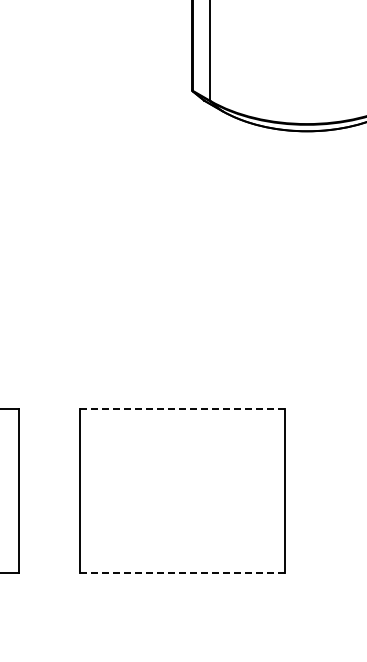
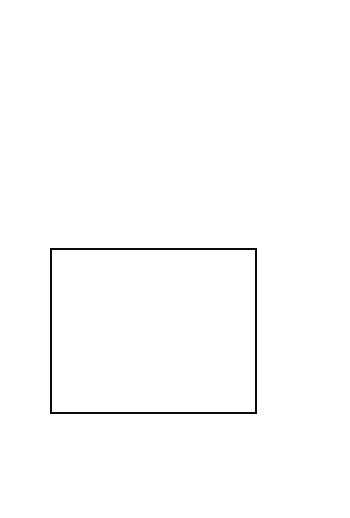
line: (183, 409) -> (154, 249), dashed -> solid
line: (182, 573) -> (153, 413), dashed -> solid

